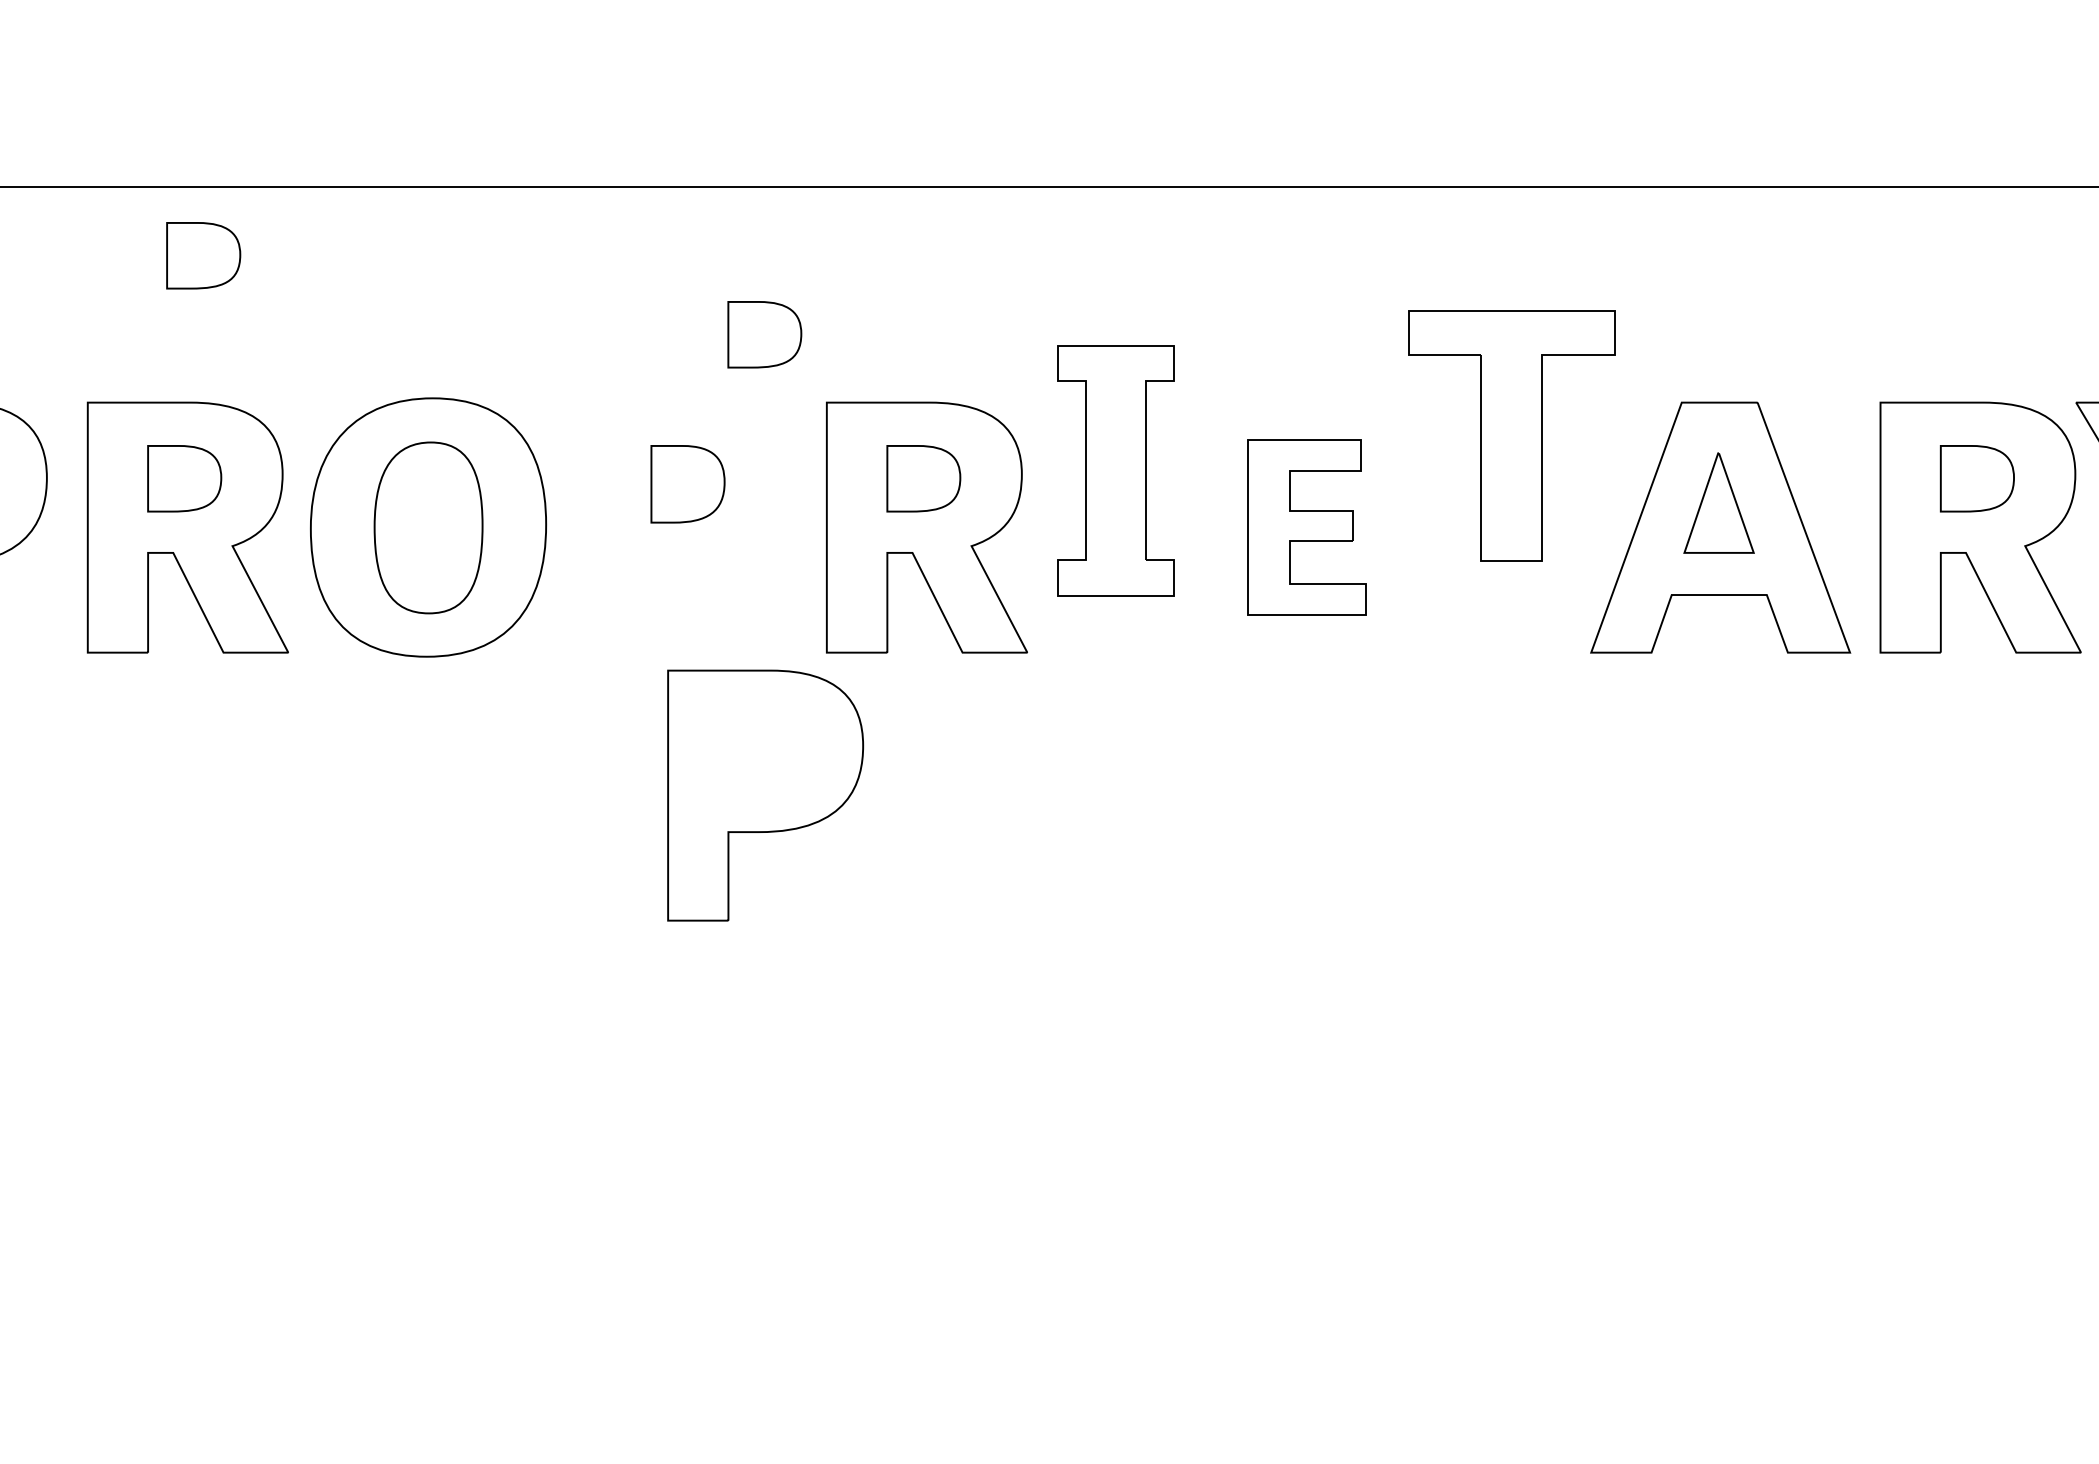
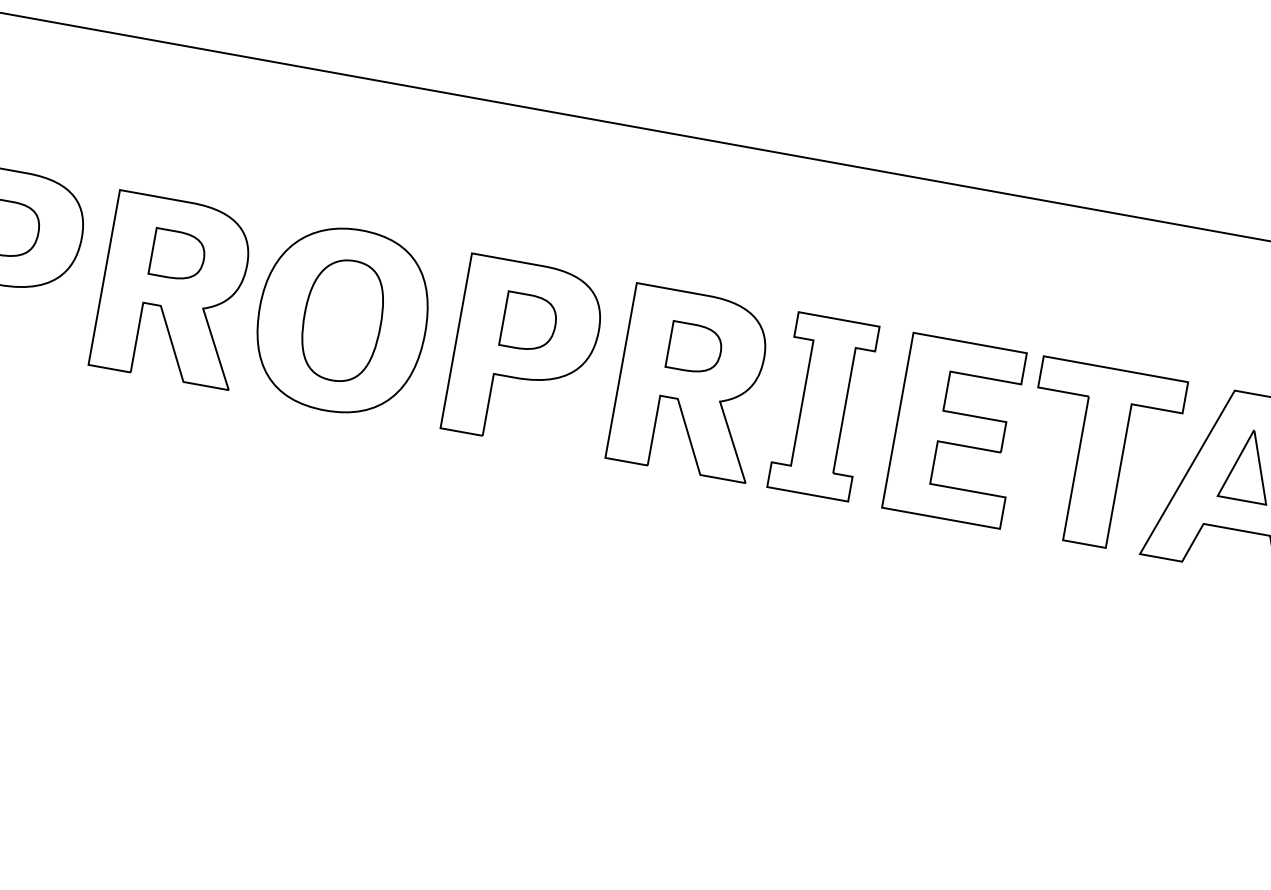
part: (203, 255) -> (219, 101), removed
part: (764, 334) -> (601, 227), removed
part: (1511, 435) -> (1099, 456), moved
part: (1115, 470) -> (823, 406), moved
part: (1306, 527) -> (956, 430), size x1.43
part: (765, 795) -> (524, 352), moved

